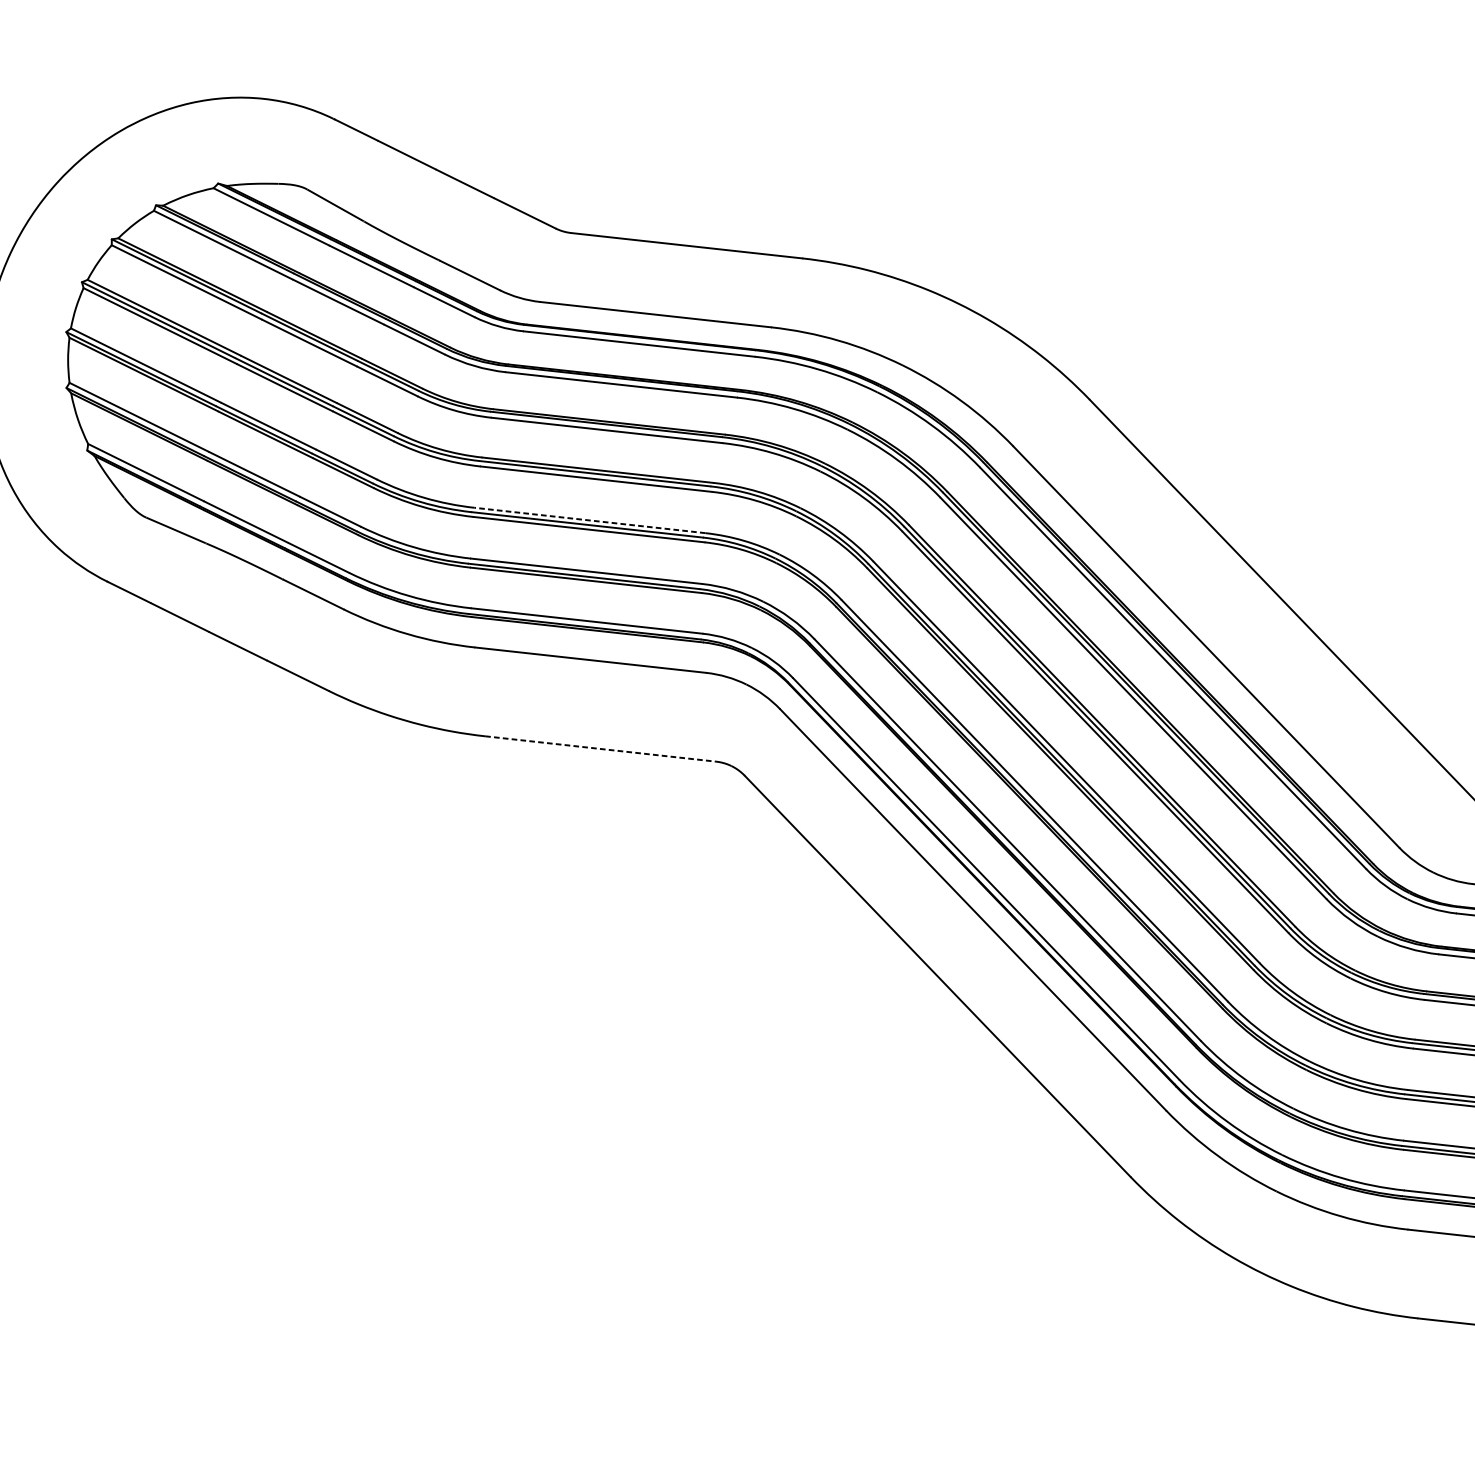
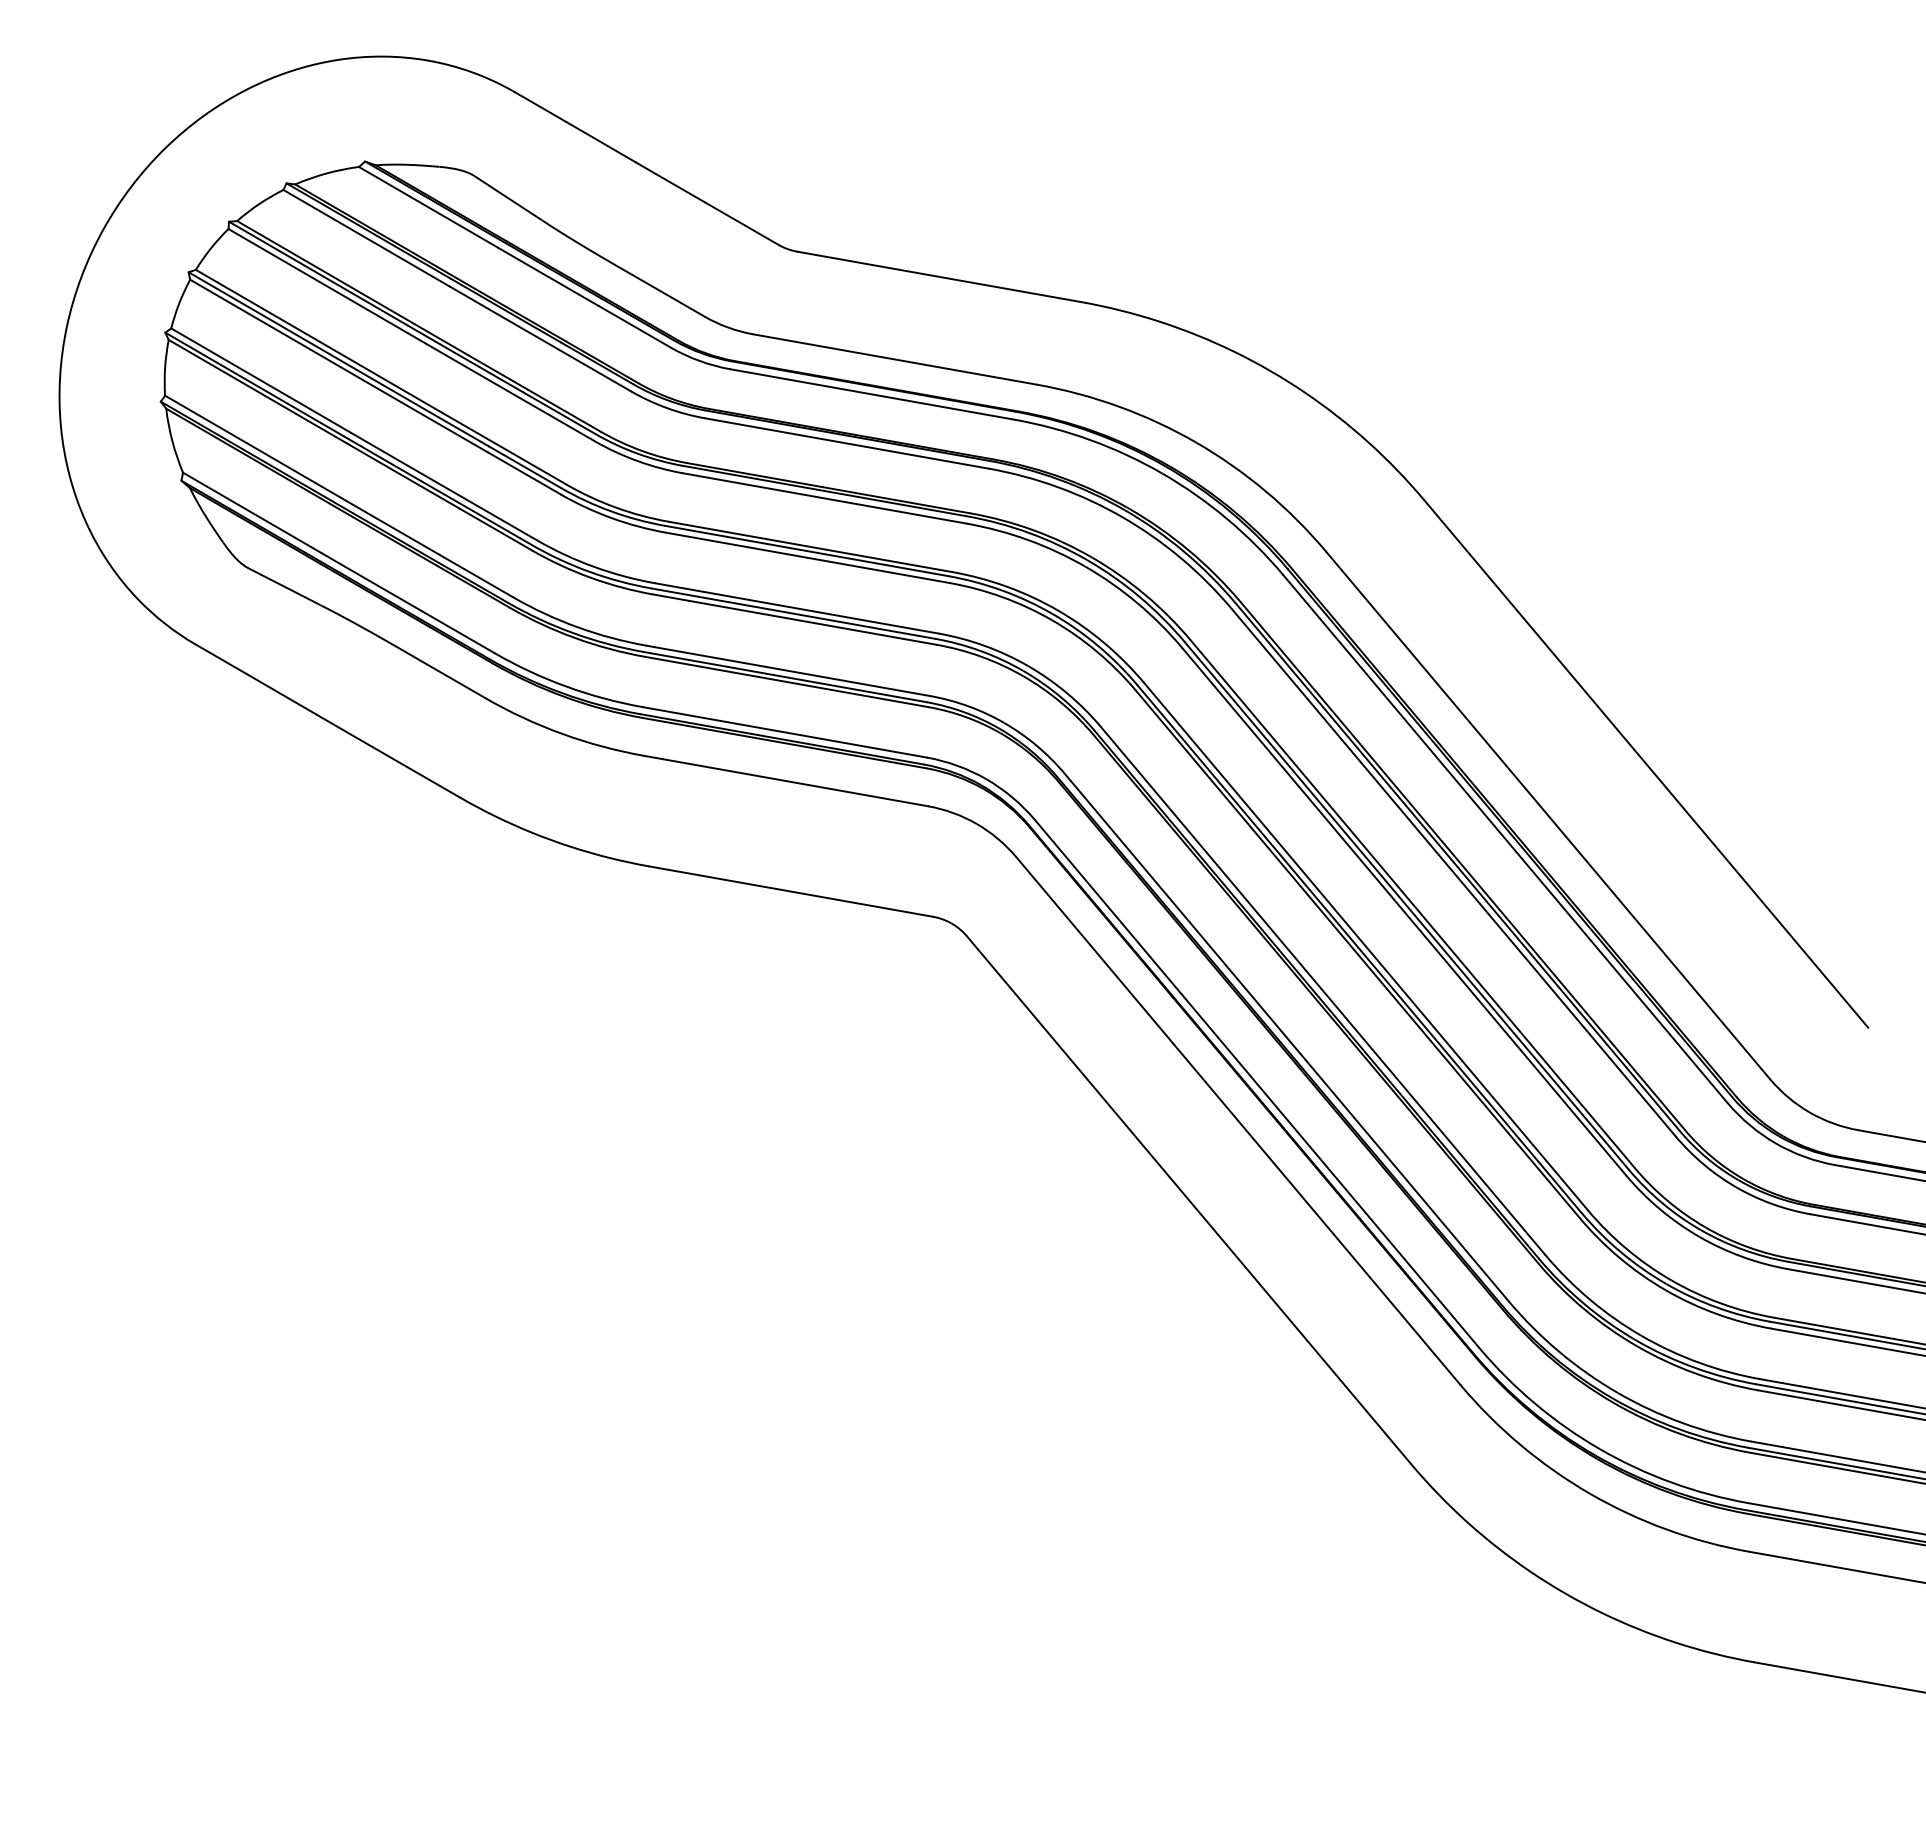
line: (590, 520) -> (797, 608), dashed -> solid
line: (600, 748) -> (791, 891), dashed -> solid

